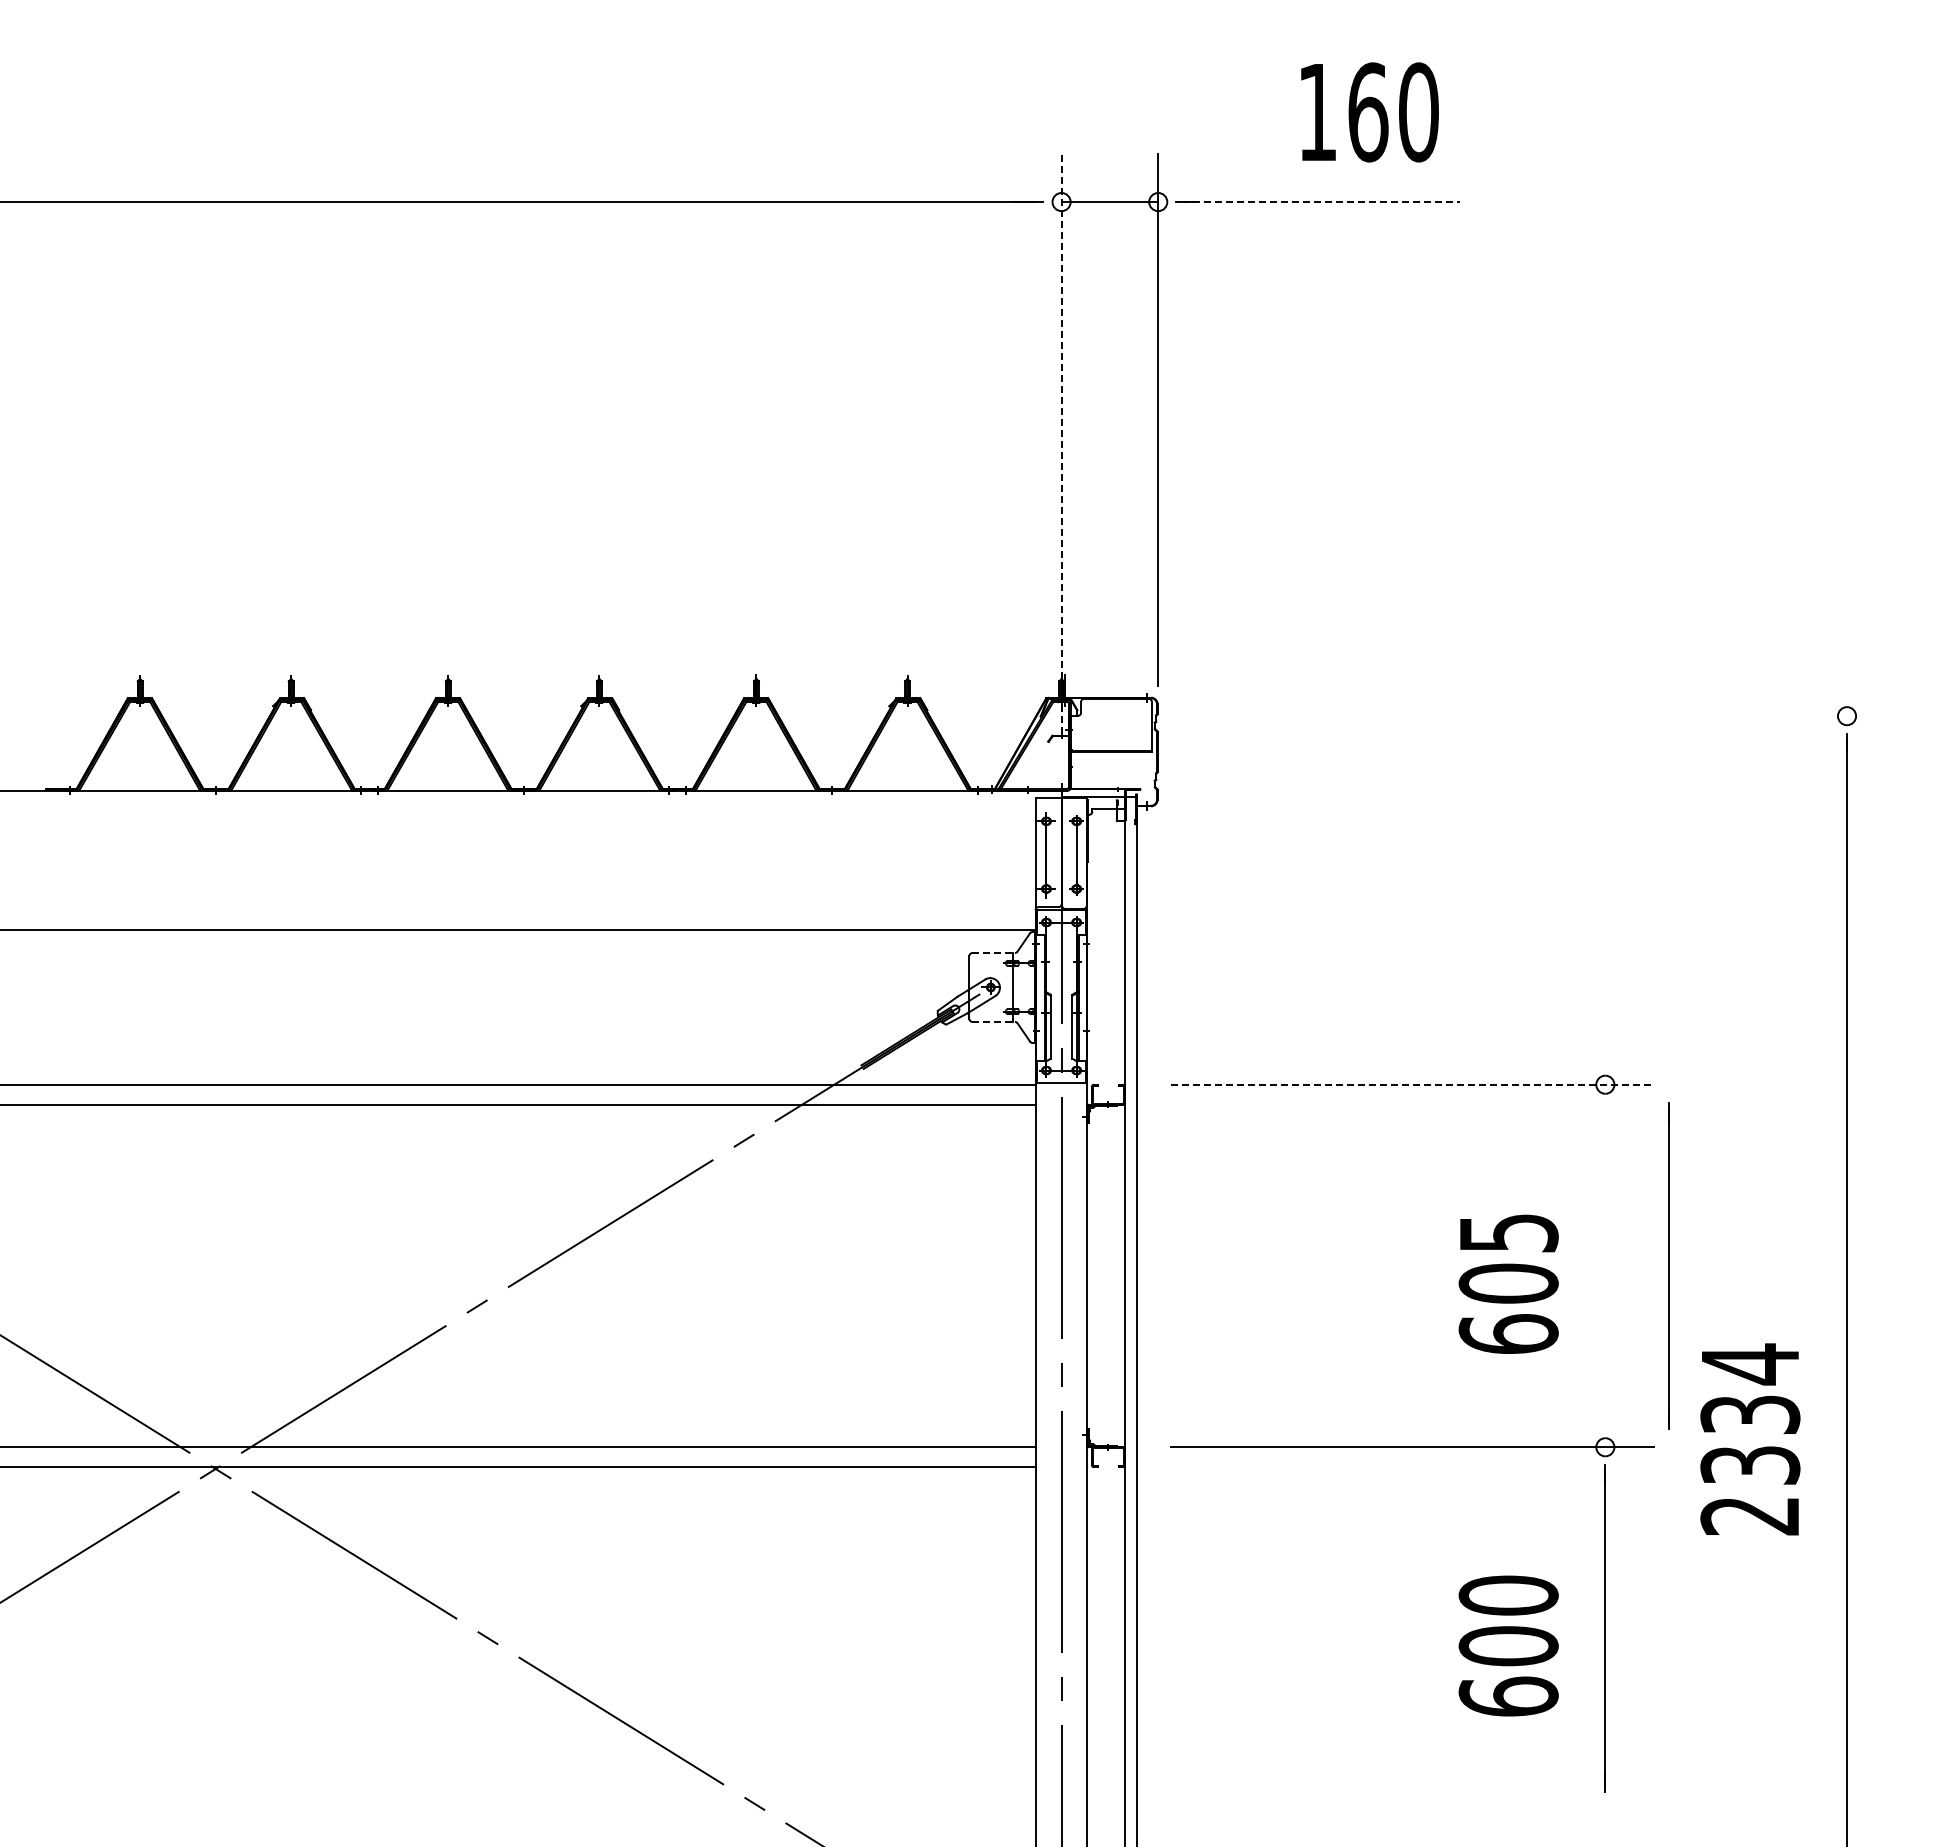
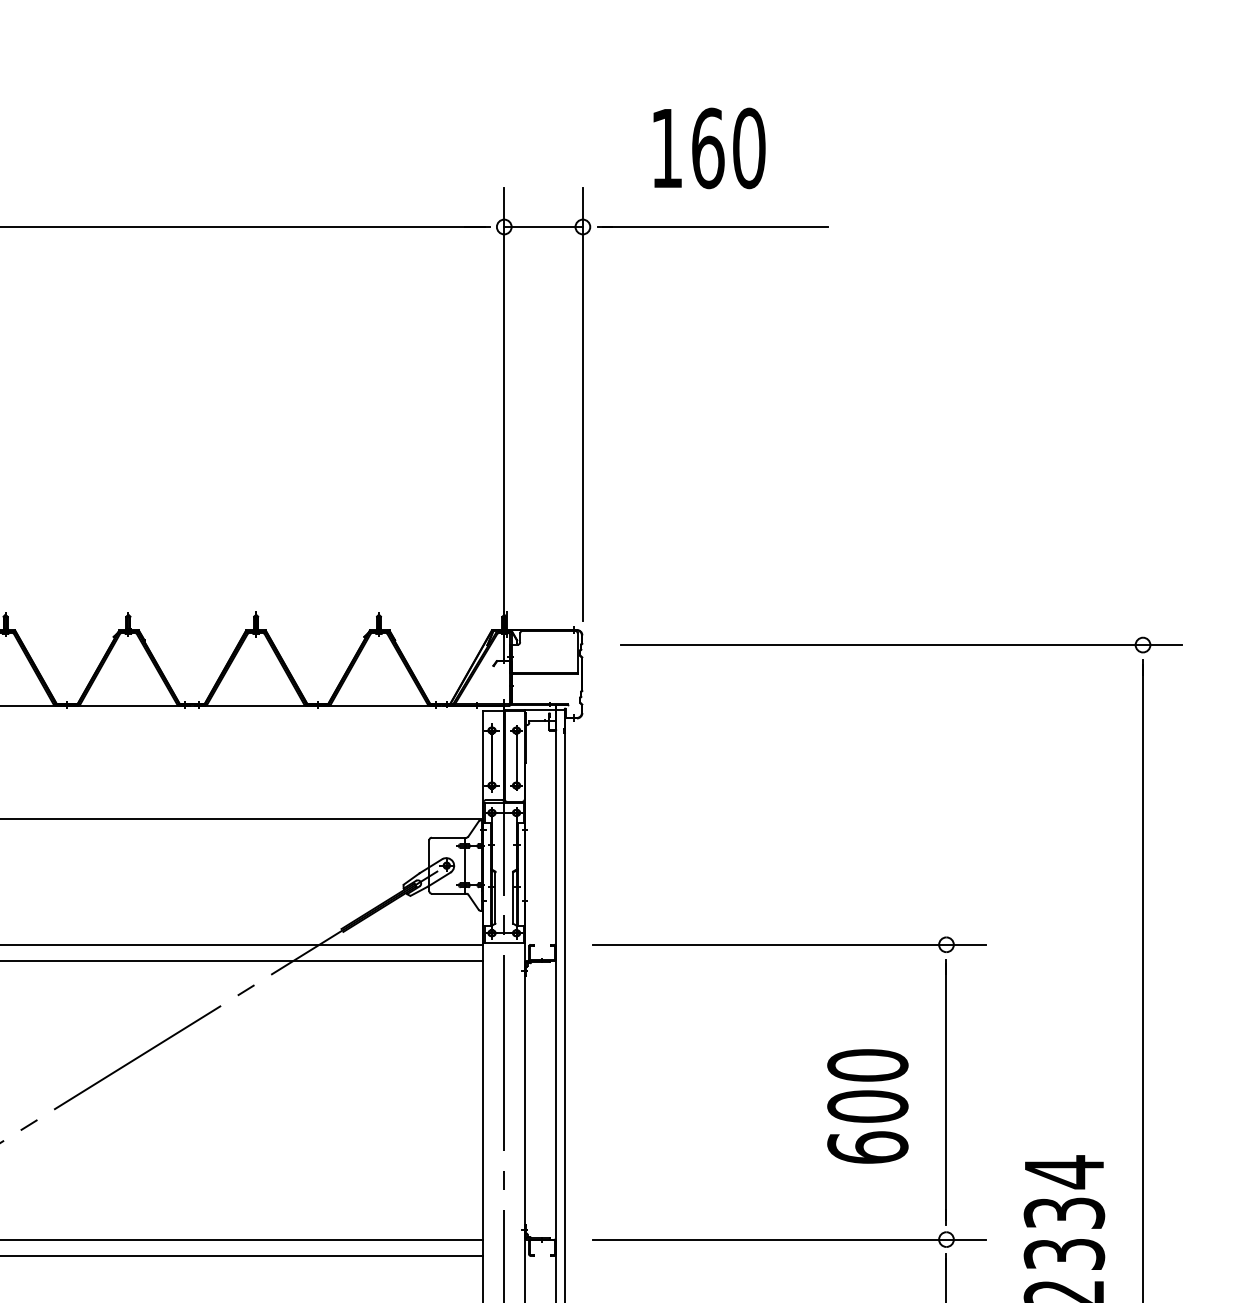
text: (1369, 112) -> (709, 148), moved
line: (1321, 202) -> (715, 227), dashed -> solid
line: (1061, 443) -> (504, 423), dashed -> solid
line: (1549, 716) -> (901, 645), added
line: (994, 953) -> (449, 838), dashed -> solid
line: (994, 1021) -> (449, 893), dashed -> solid
line: (1412, 1084) -> (789, 944), dashed -> solid
text: (1508, 1233) -> (867, 1065), 605 -> 600
line: (1668, 1265) -> (945, 1091), moved

